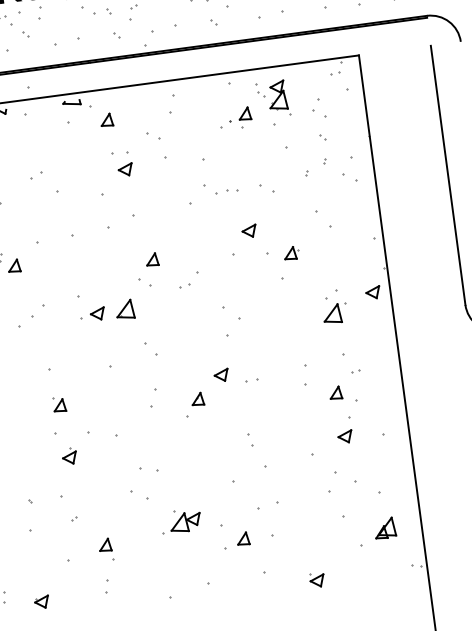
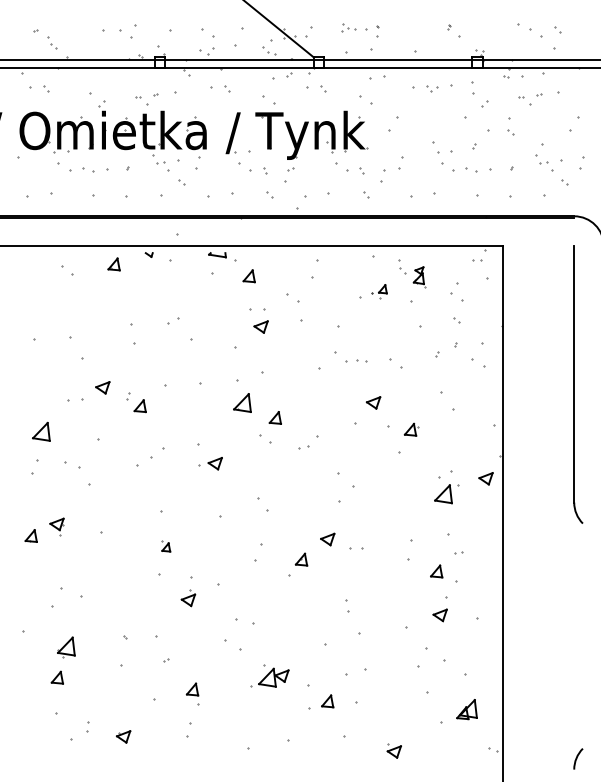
part: (278, 98) -> (419, 277), size x0.6
part: (240, 118) -> (379, 291), size x0.7
part: (125, 309) -> (242, 402), moved
part: (58, 404) -> (165, 546), size x0.7
part: (69, 456) -> (188, 598), moved

